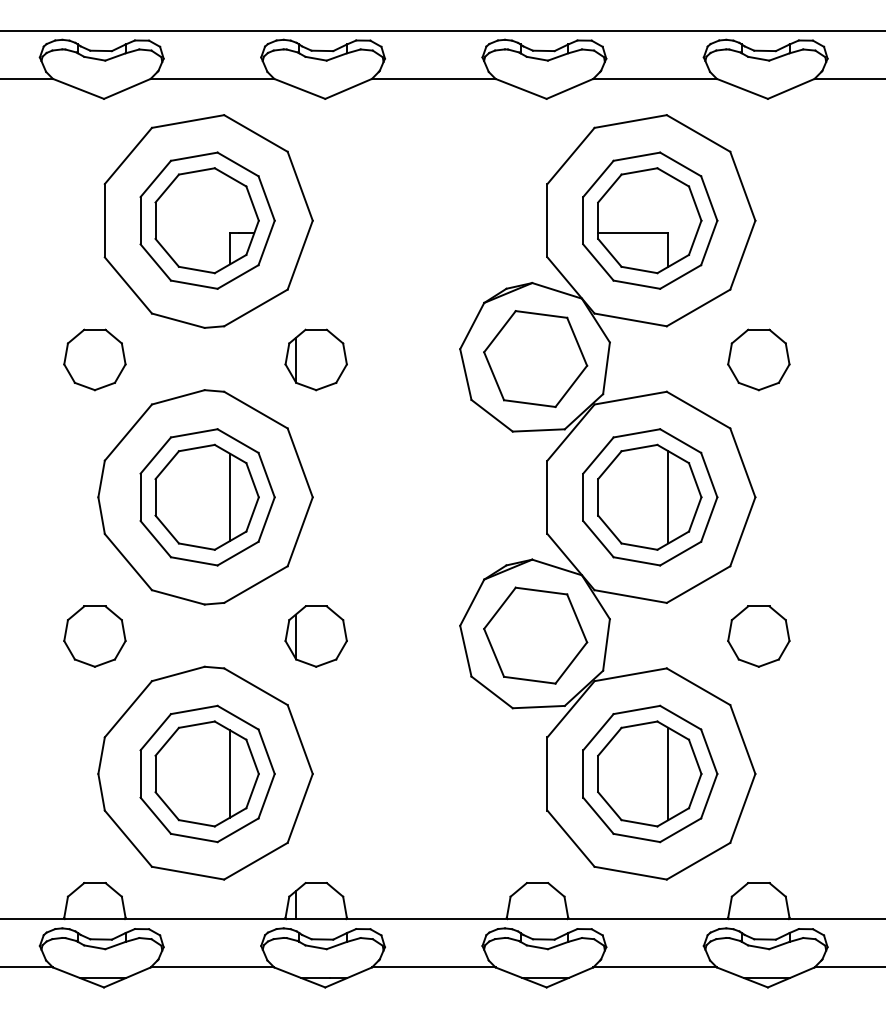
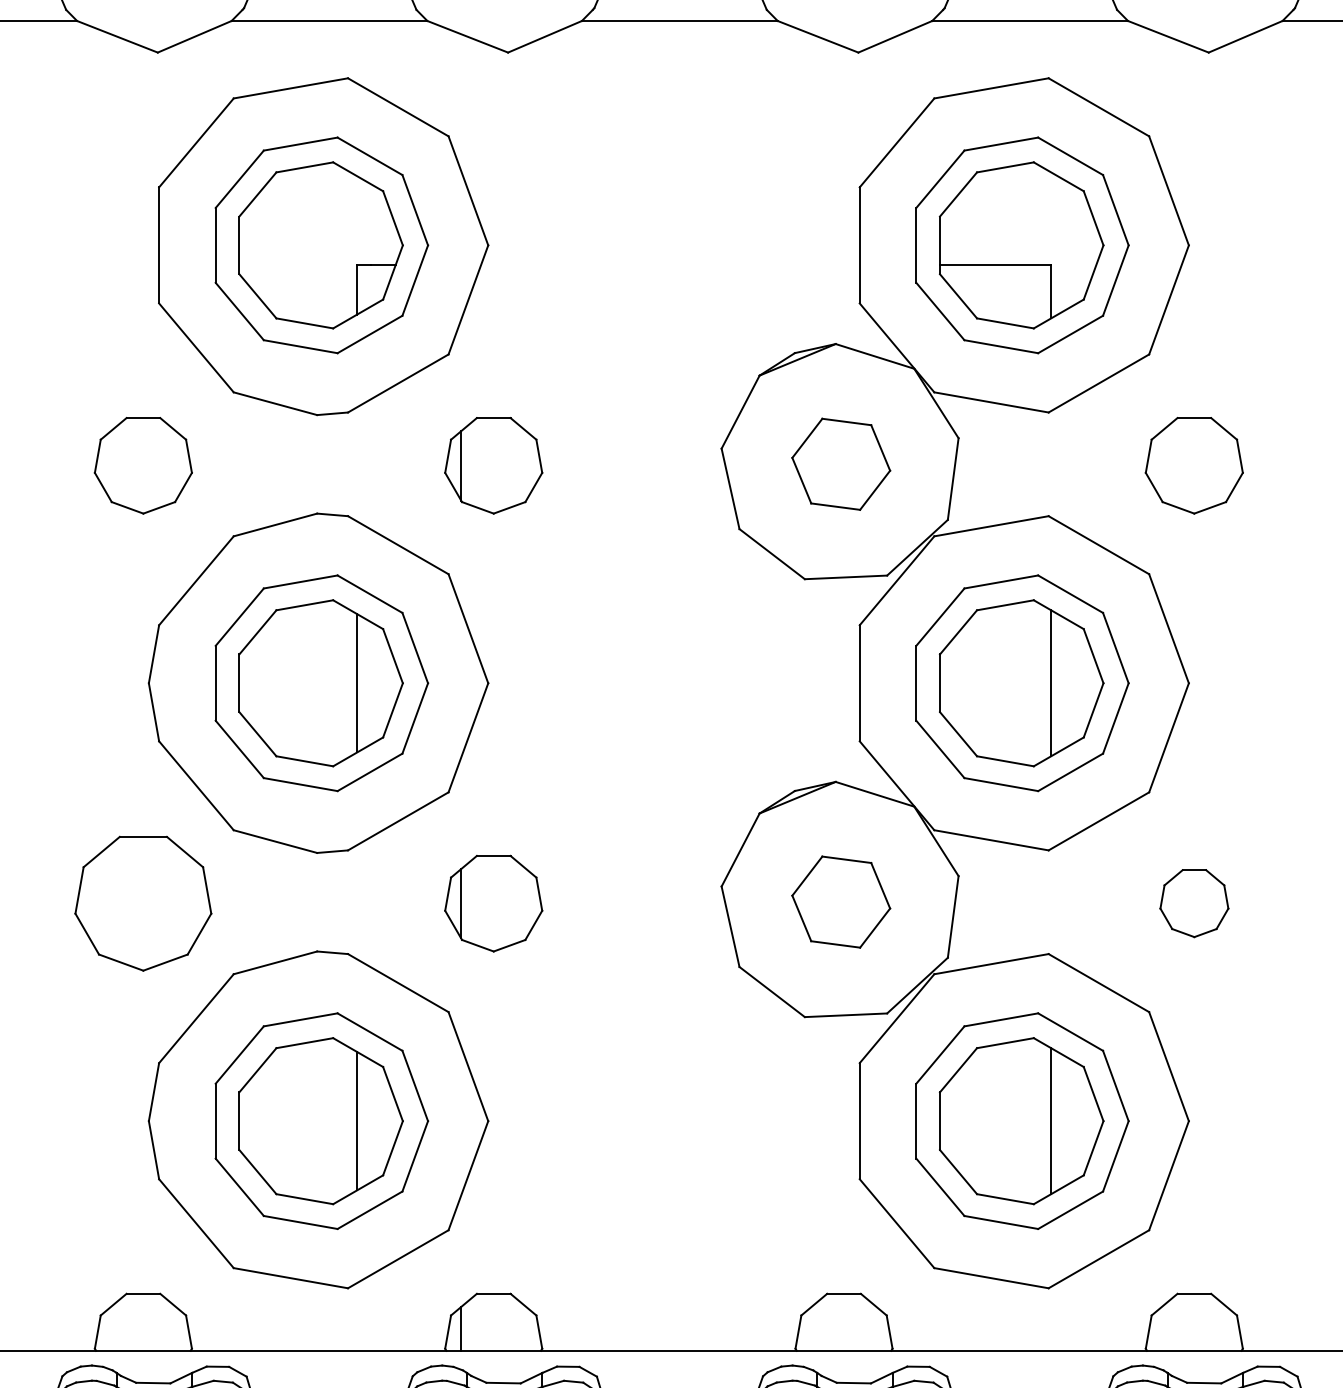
part: (535, 358) -> (840, 463), size x0.6
part: (535, 635) -> (840, 901), size x0.6
part: (94, 636) -> (142, 903), size x1.4
part: (758, 636) -> (1193, 903), size x0.7

